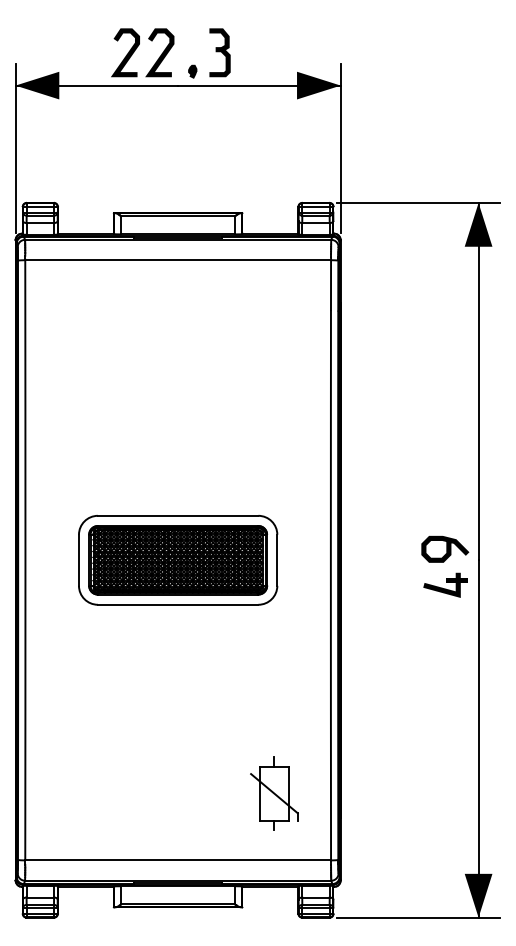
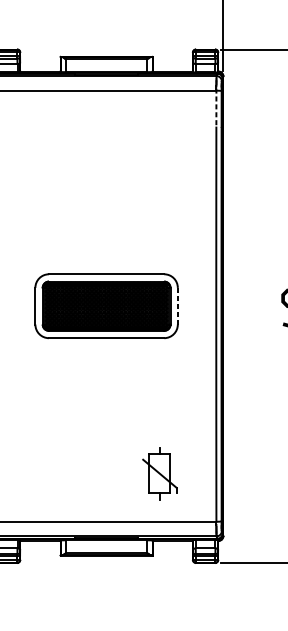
line: (331, 284) -> (216, 108), solid -> dashed
line: (277, 560) -> (177, 306), solid -> dashed
part: (274, 793) -> (160, 473), moved

